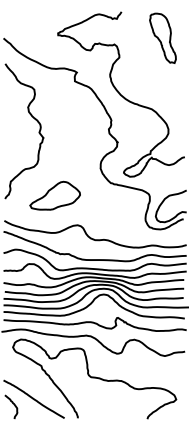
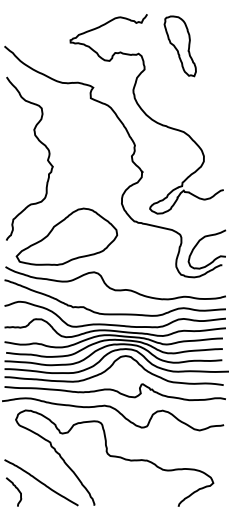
part: (162, 38) -> (179, 46), moved
part: (54, 195) -> (66, 236), size x1.67

